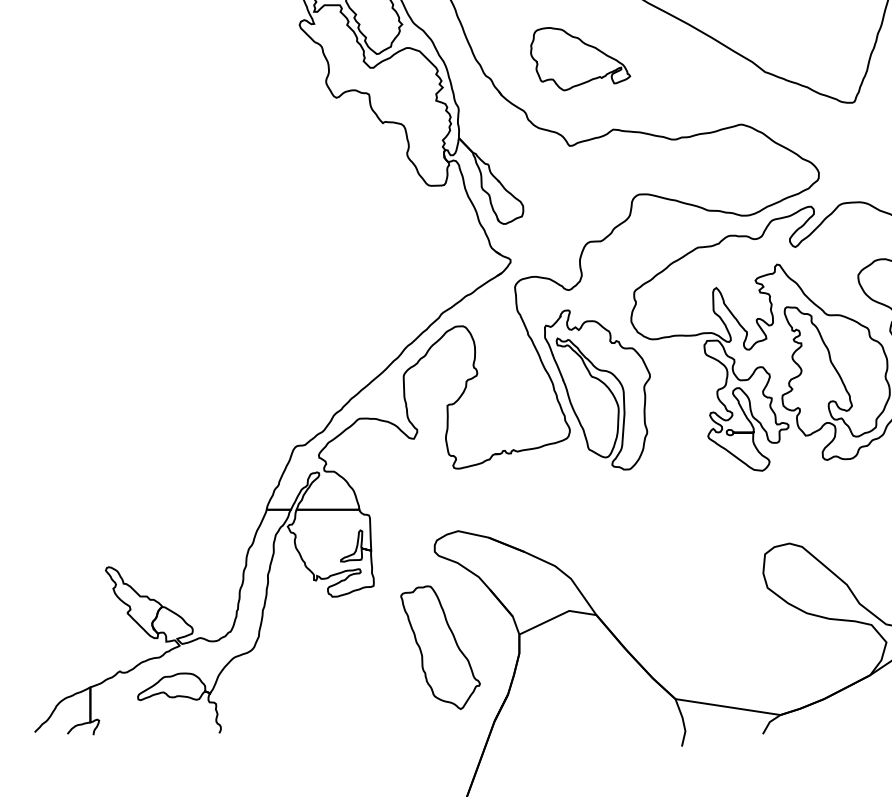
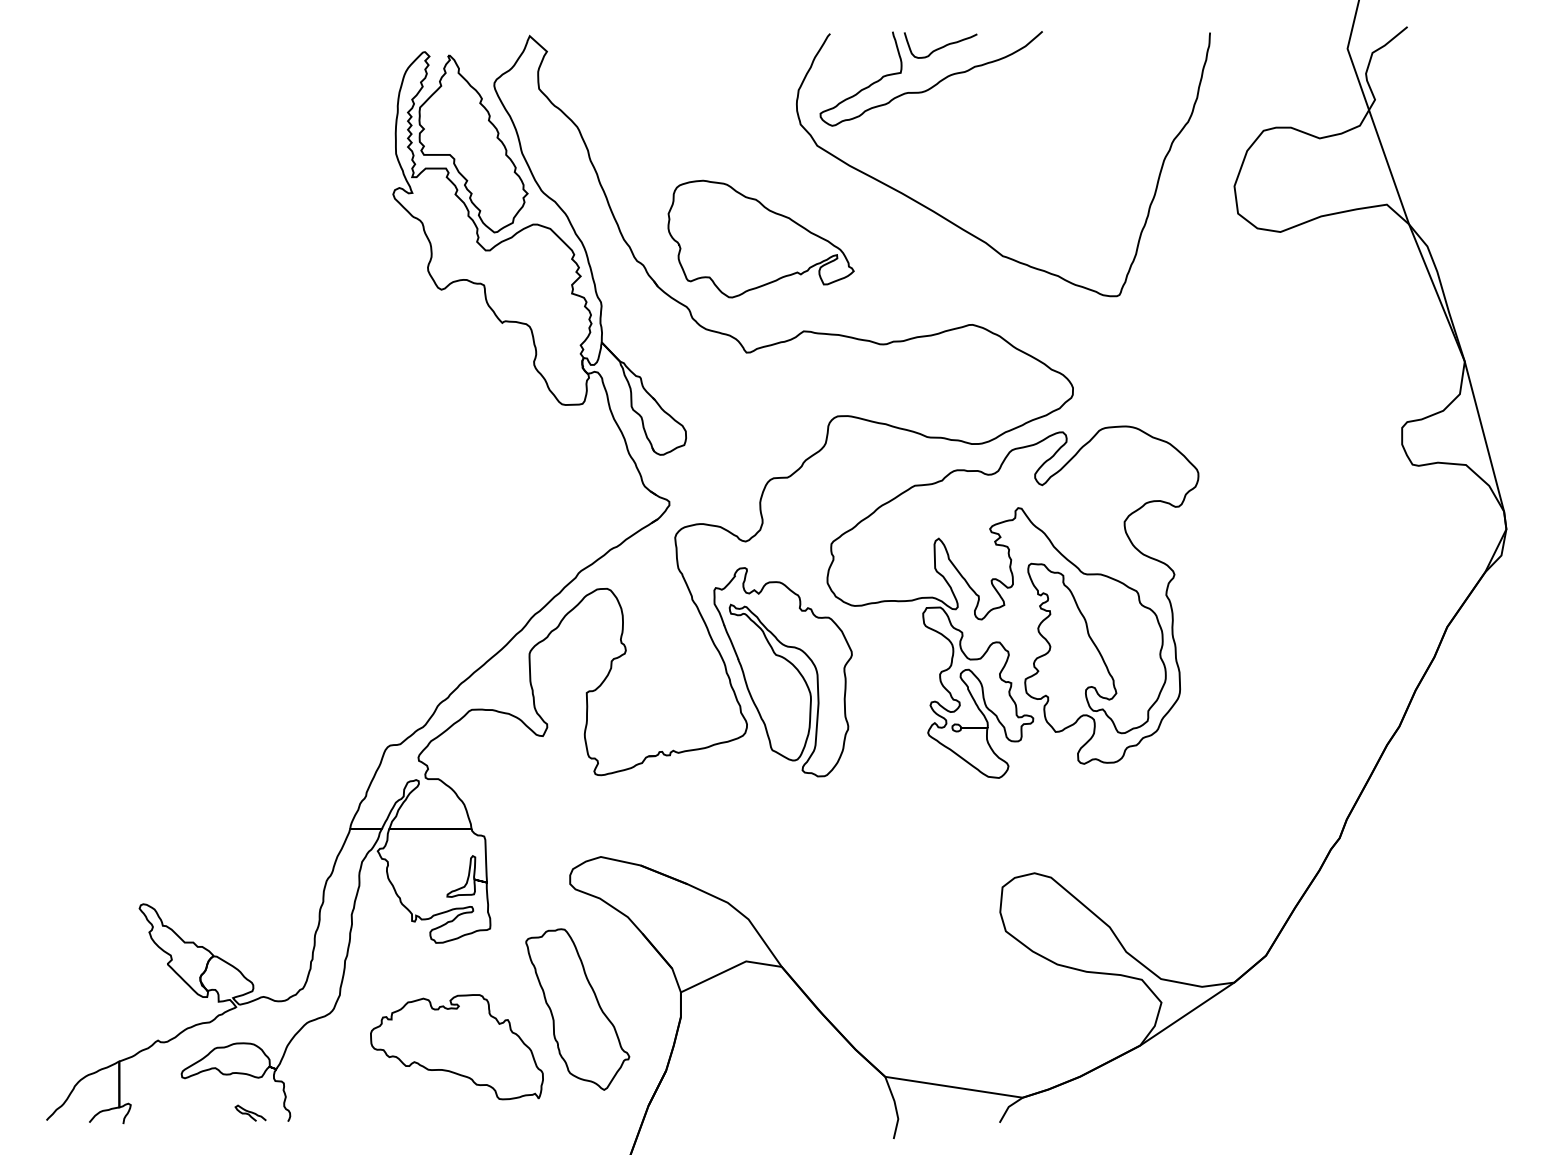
part: (580, 58) -> (760, 238), size x1.43
part: (347, 676) -> (456, 1047), added
curve: (190, 726) -> (250, 1112), added

